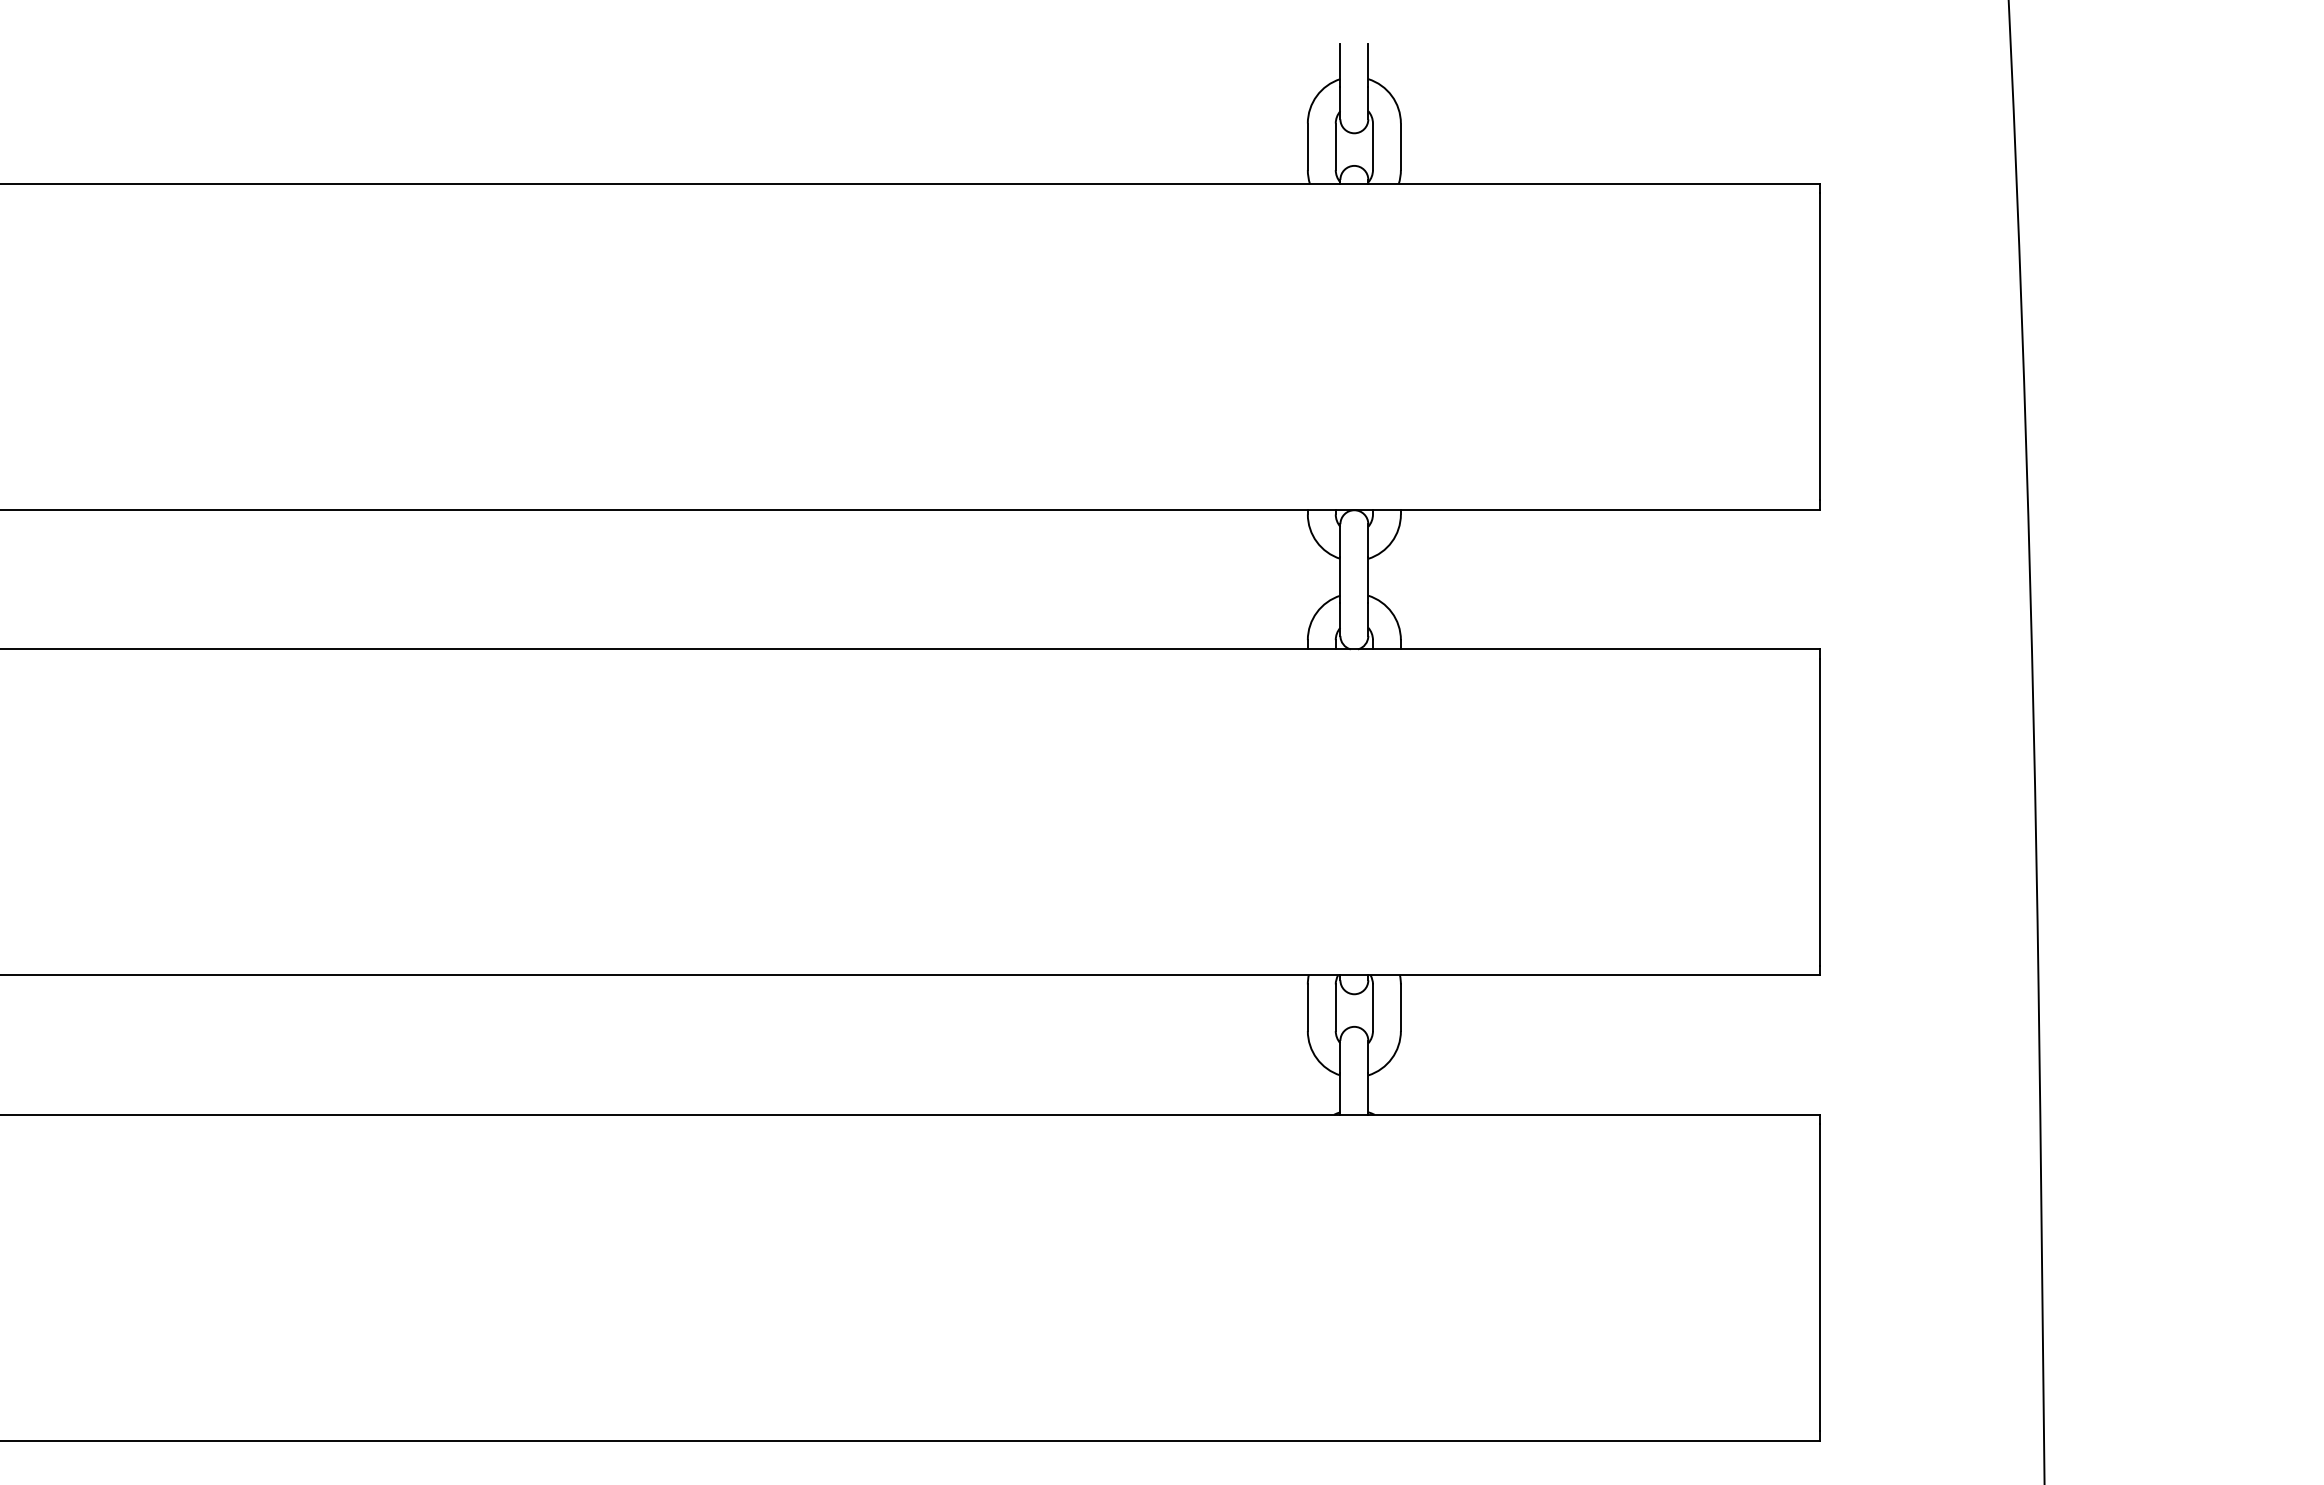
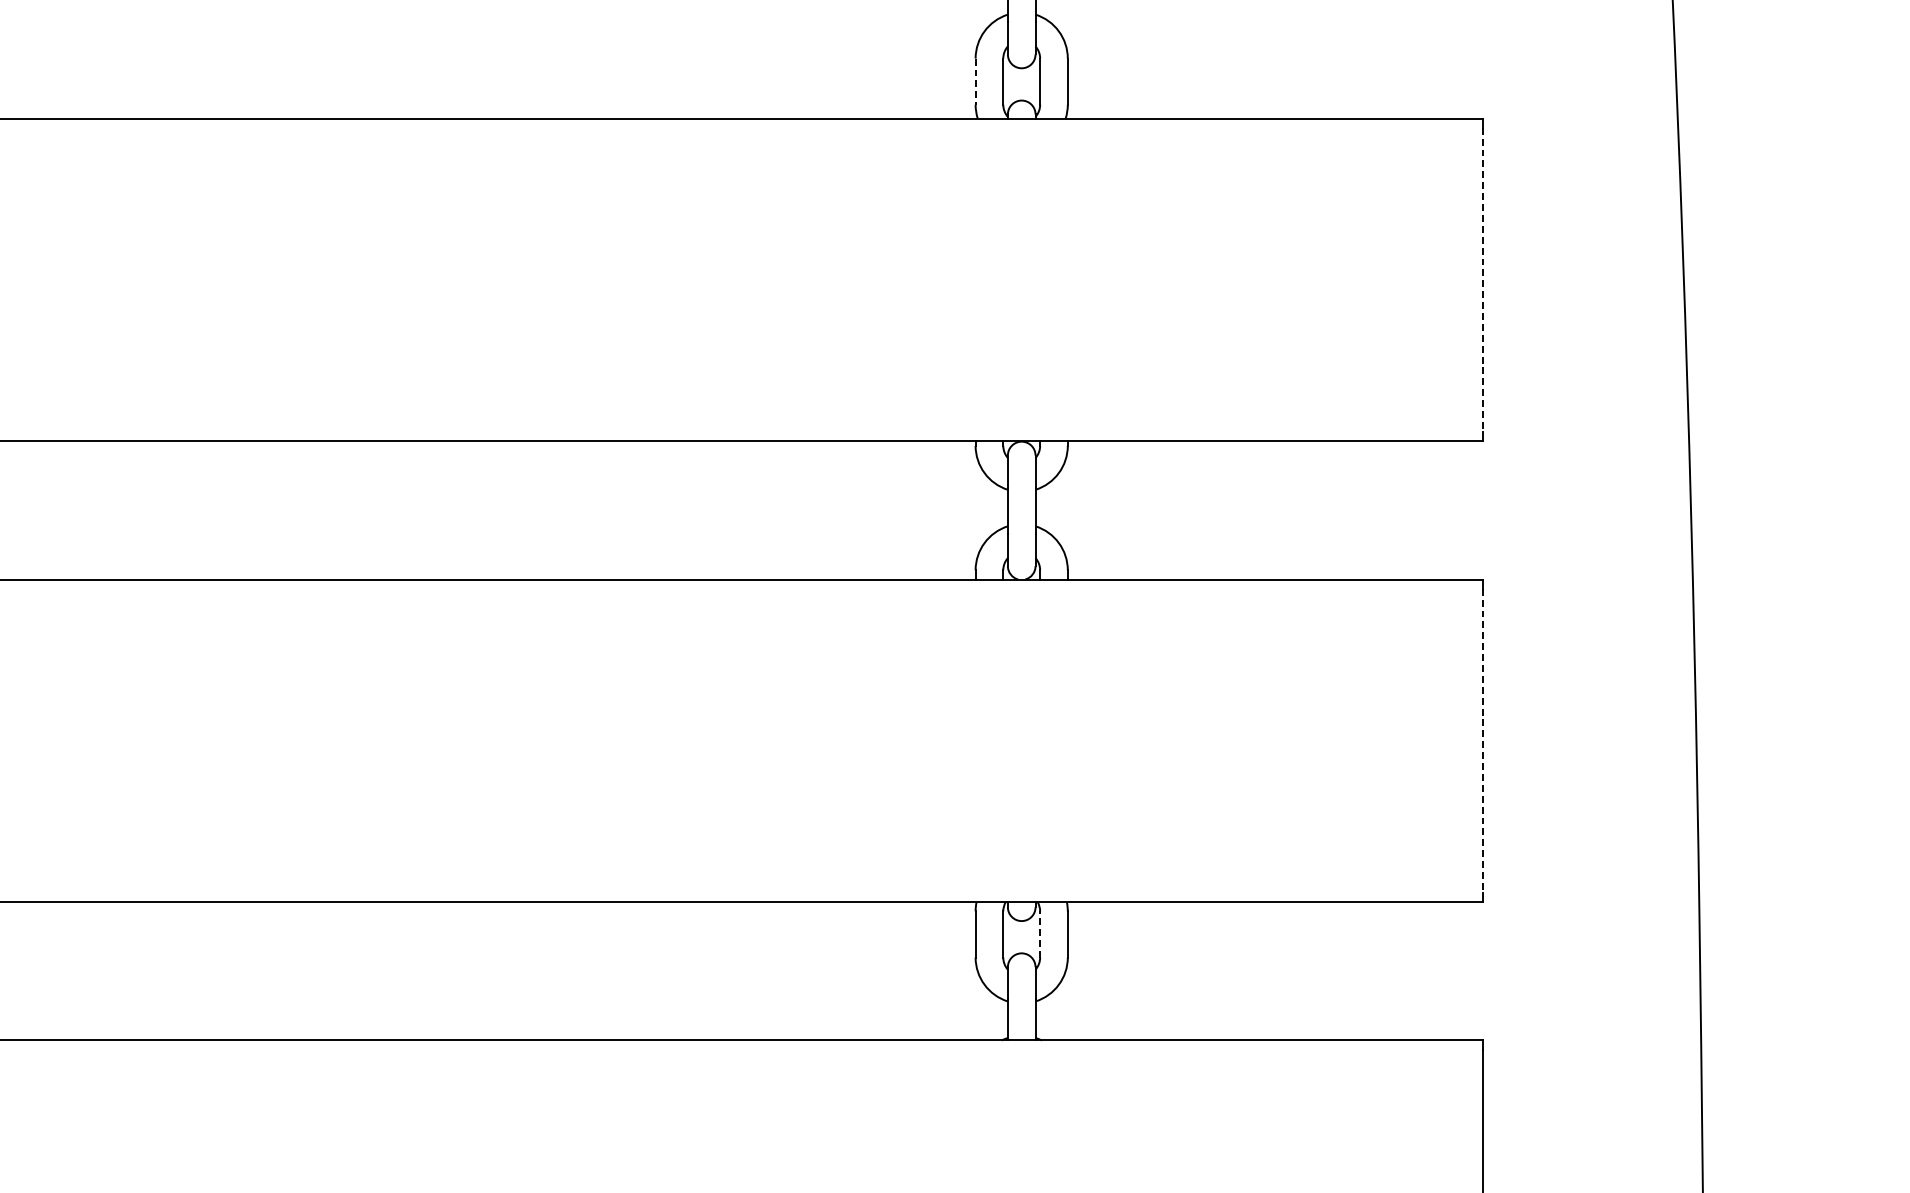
line: (1307, 147) -> (975, 82), solid -> dashed
line: (1819, 346) -> (1482, 279), solid -> dashed
line: (1819, 812) -> (1482, 741), solid -> dashed
line: (1372, 1007) -> (1039, 934), solid -> dashed

